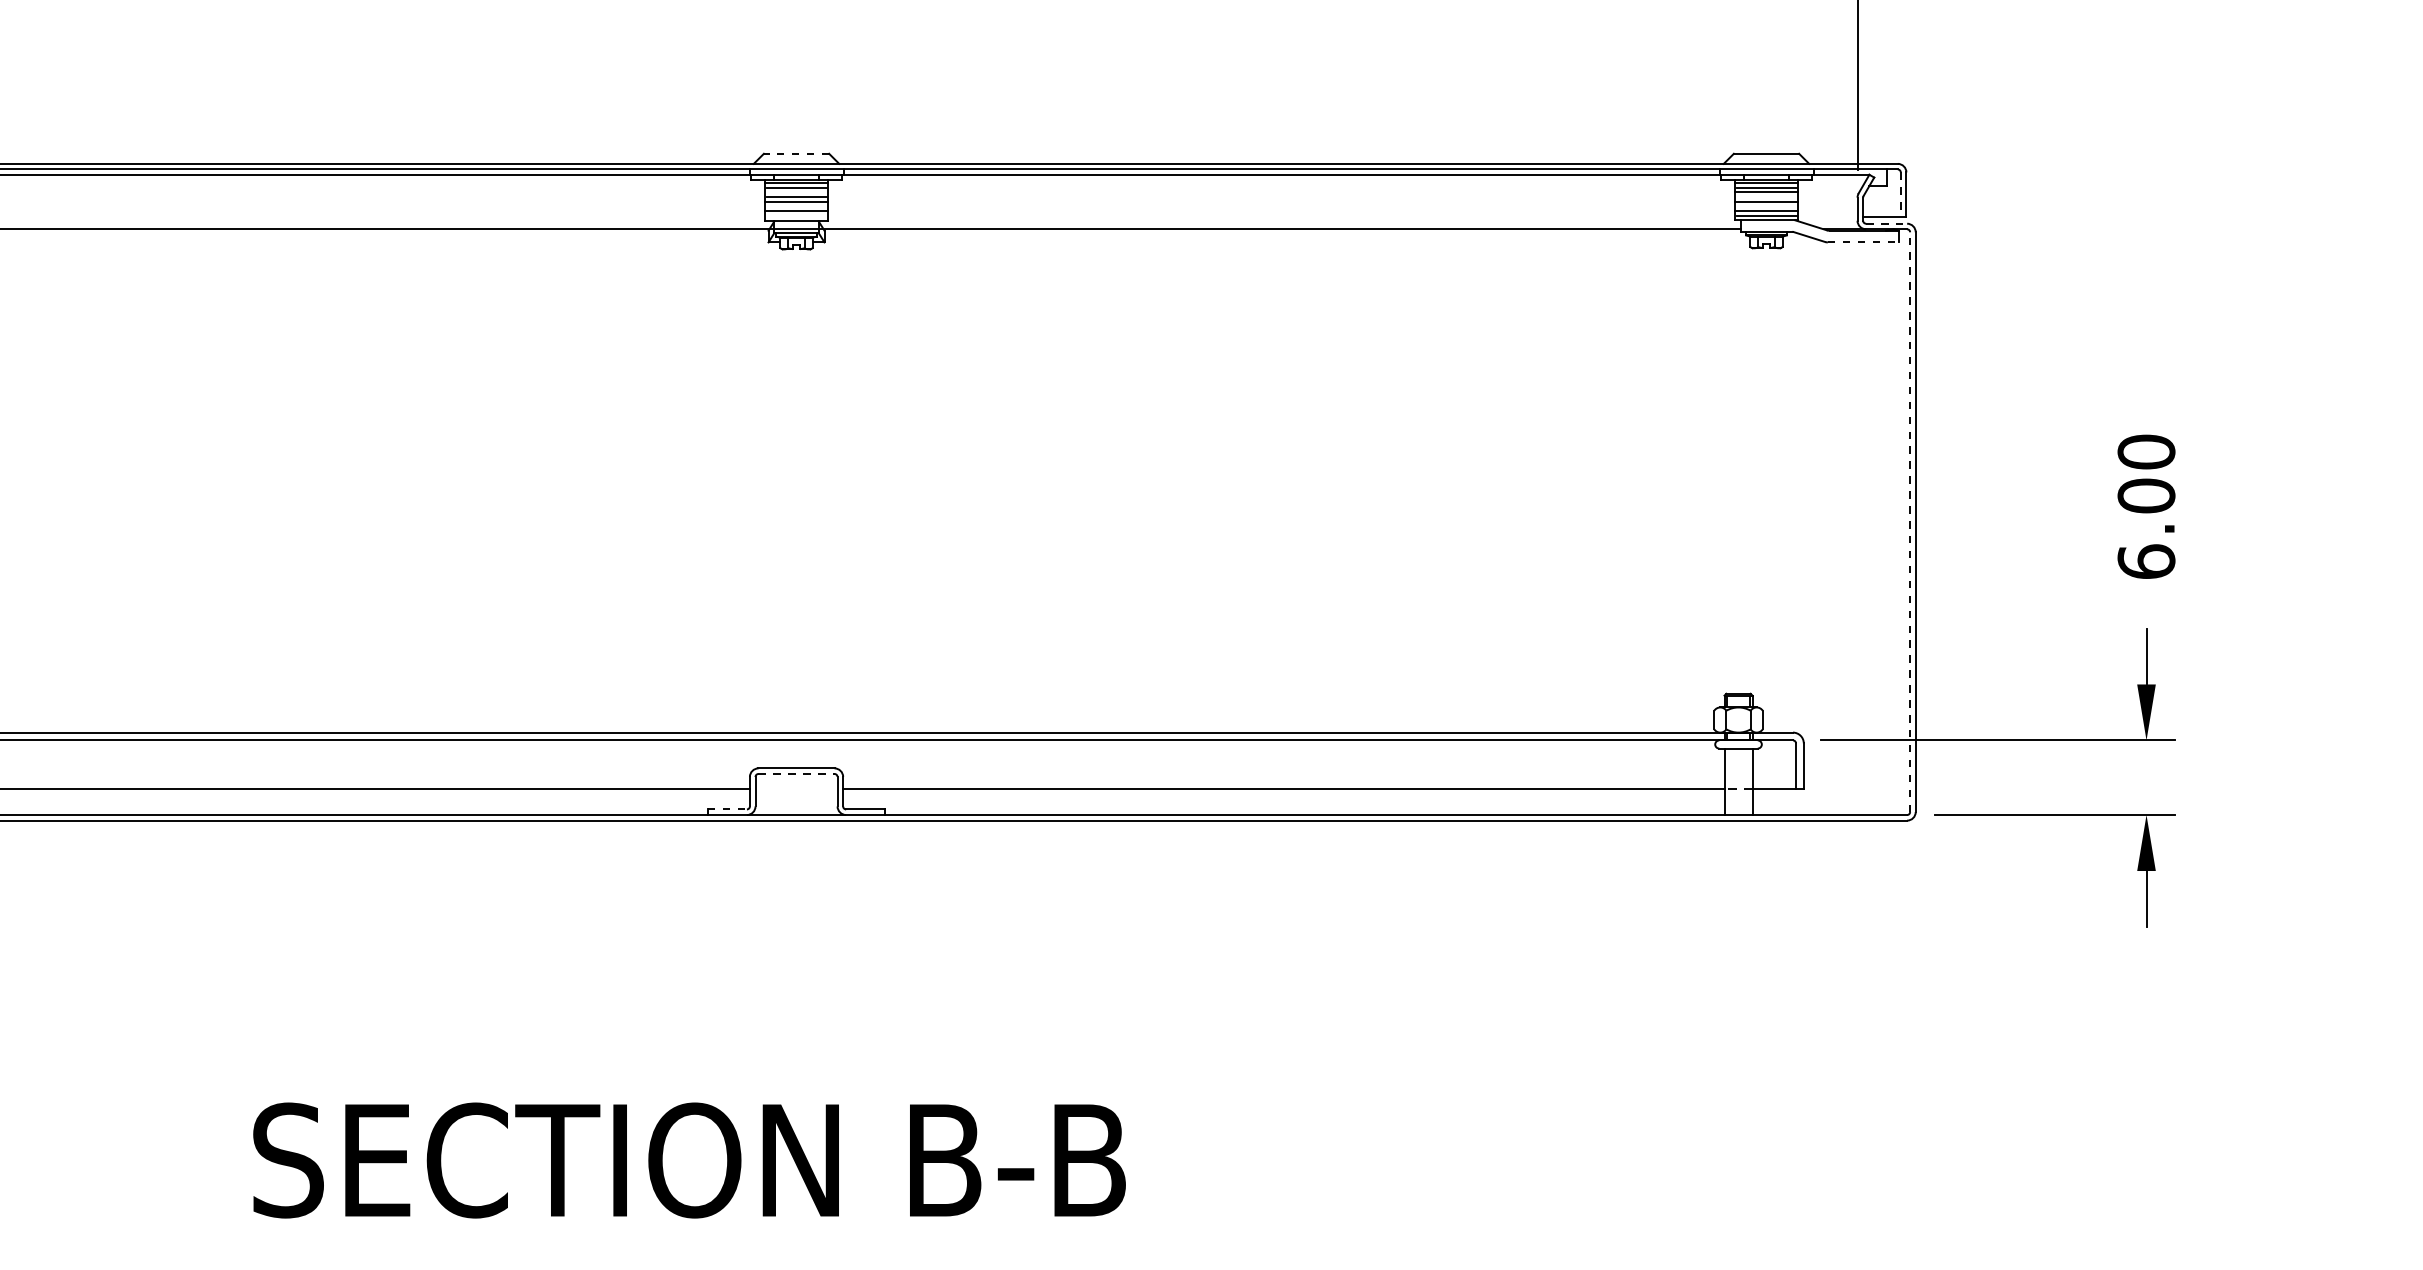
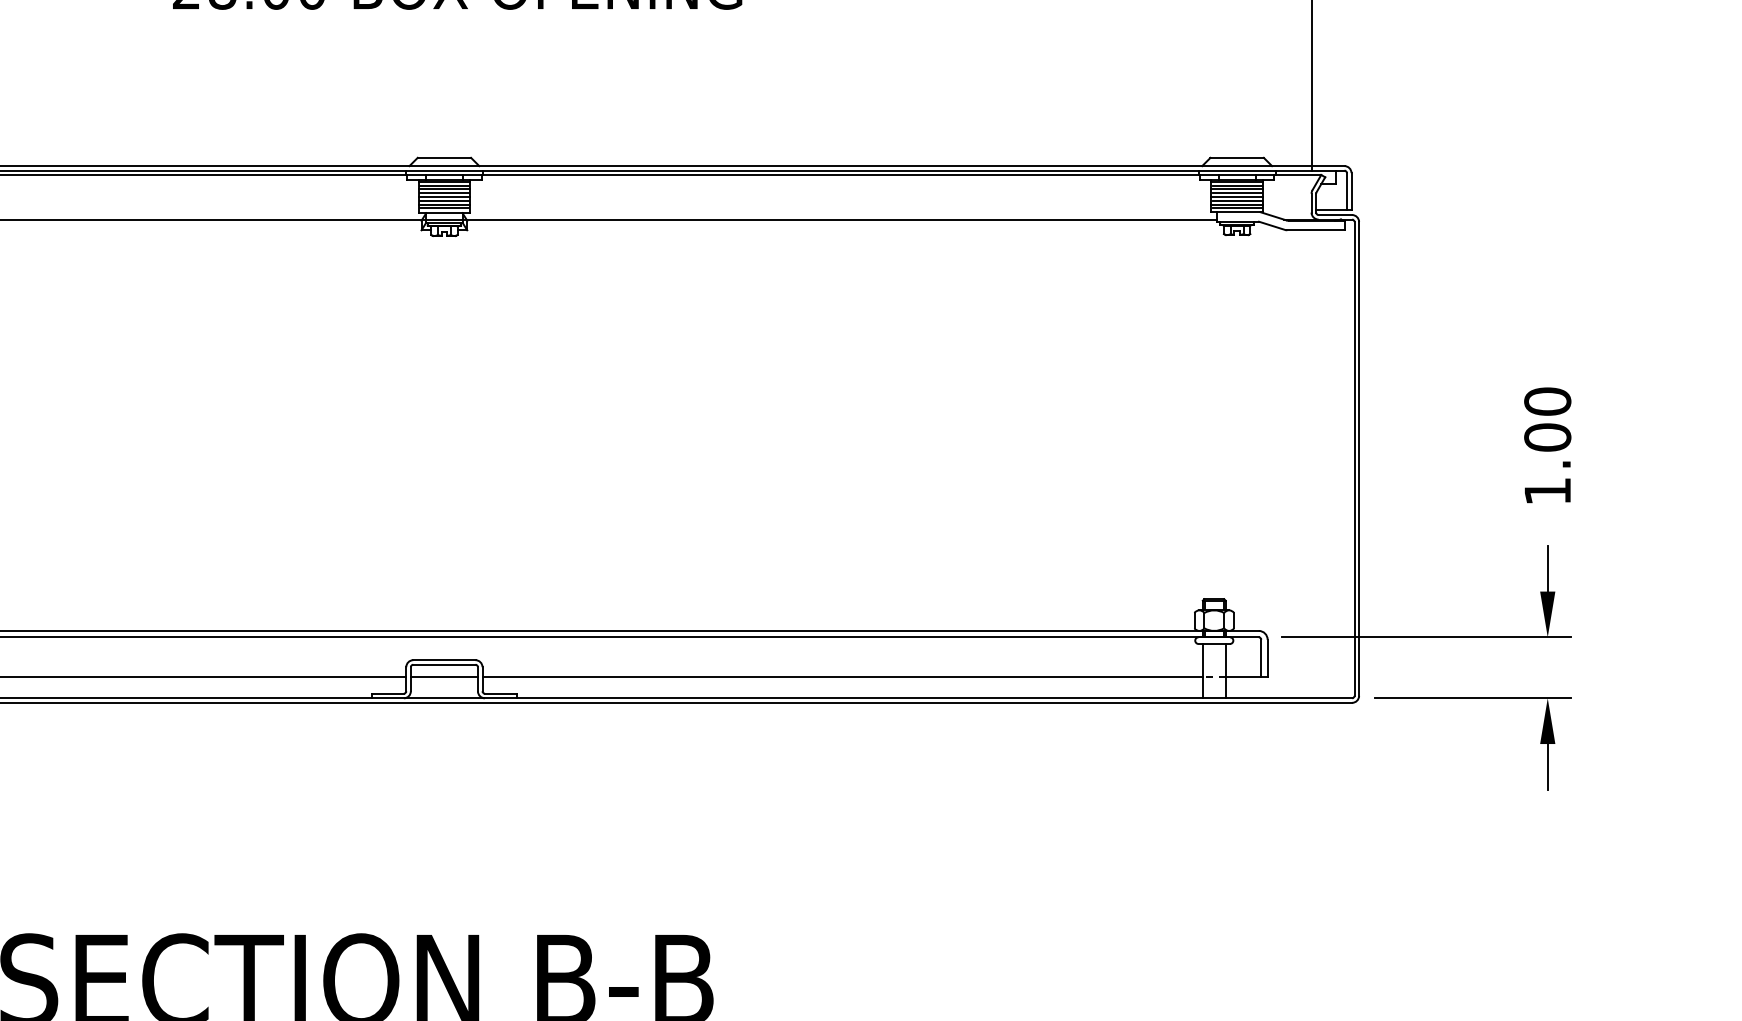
line: (796, 153) -> (444, 157), dashed -> solid
line: (796, 192) -> (444, 189), added
line: (1900, 194) -> (1346, 191), dashed -> solid
line: (1766, 196) -> (1237, 192), added
line: (796, 206) -> (444, 200), added
line: (1766, 206) -> (1237, 200), added
line: (796, 215) -> (444, 208), added
line: (1886, 223) -> (1335, 214), dashed -> solid
line: (1863, 242) -> (1316, 230), dashed -> solid
line: (1910, 522) -> (1354, 459), dashed -> solid
text: (2146, 561) -> (1547, 491), 6.00 -> 1.00
line: (797, 774) -> (445, 665), dashed -> solid
line: (796, 788) -> (444, 676), added
line: (727, 809) -> (387, 693), dashed -> solid

